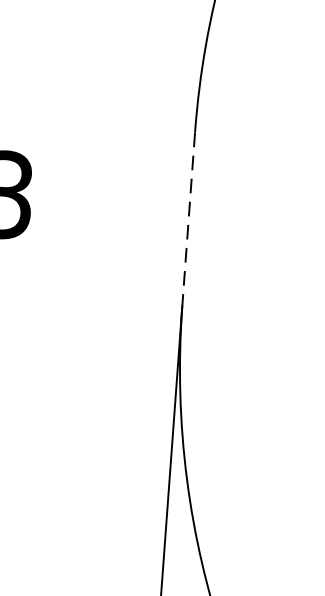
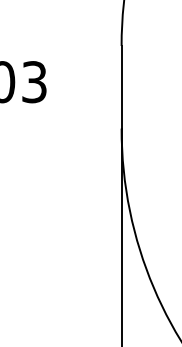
line: (188, 219) -> (121, 87), dashed -> solid

